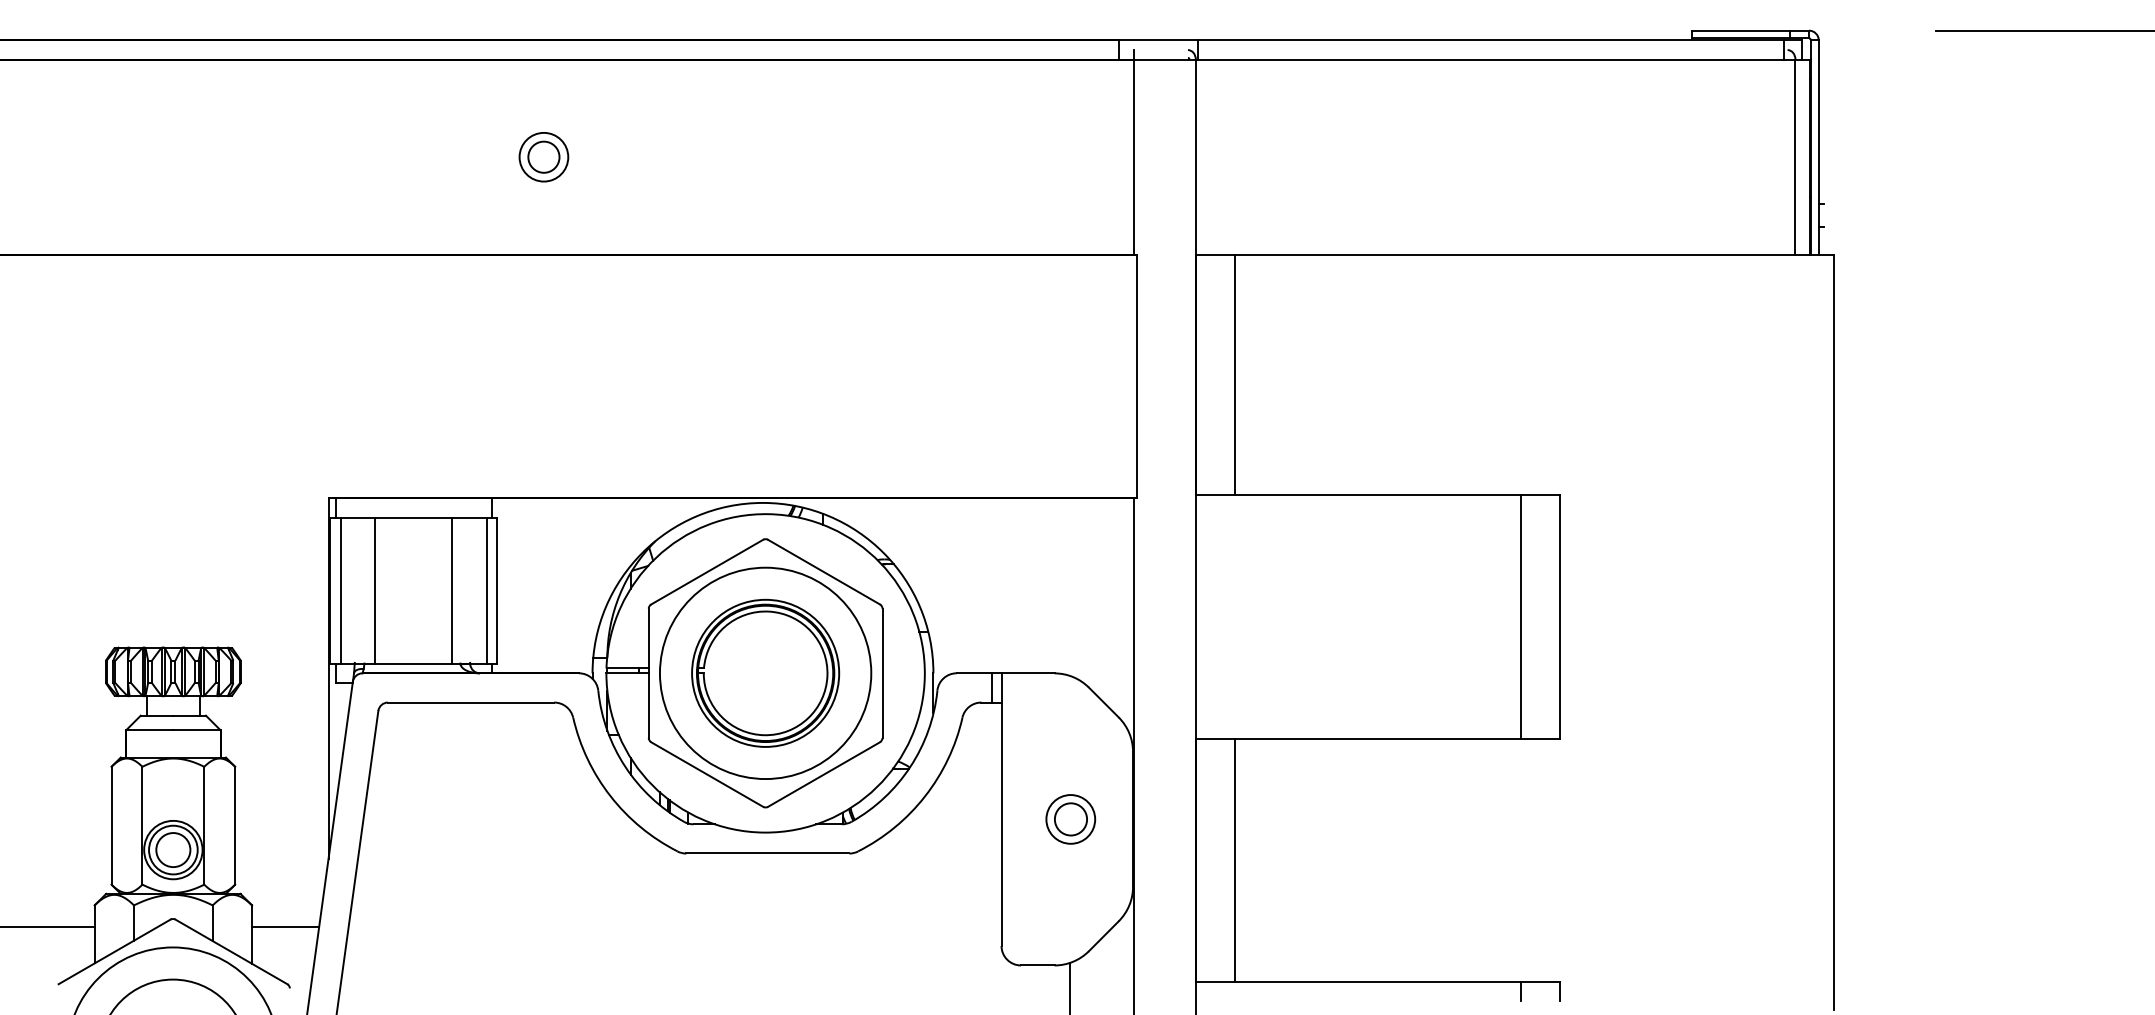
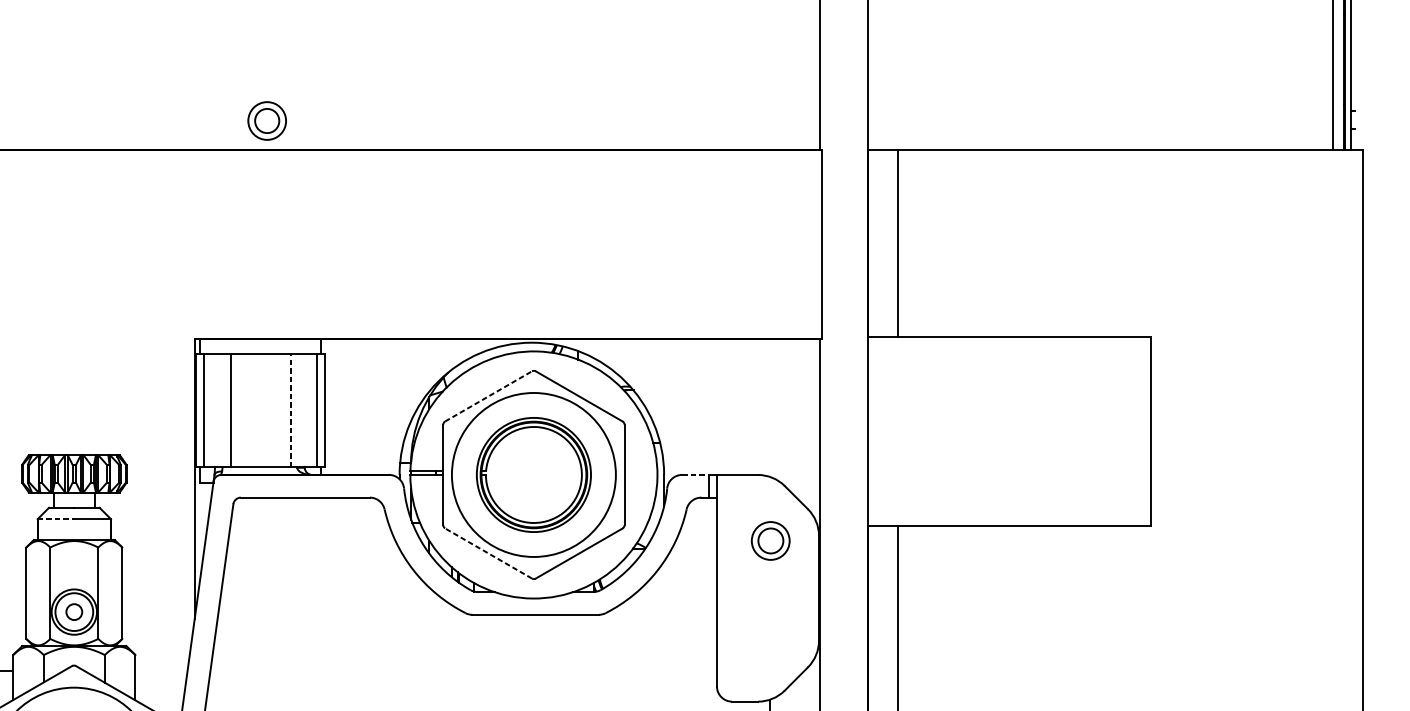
part: (543, 157) -> (266, 121), moved
line: (707, 572) -> (488, 396), solid -> dashed
line: (452, 590) -> (290, 410), solid -> dashed
line: (1520, 616) -> (1119, 430), removed
line: (974, 673) -> (696, 475), solid -> dashed
line: (149, 730) -> (55, 519), solid -> dashed
line: (707, 774) -> (488, 553), solid -> dashed
part: (1070, 819) -> (770, 541), moved
circle: (173, 850) -> (74, 612), size x0.6
line: (285, 926) -> (161, 671), removed

